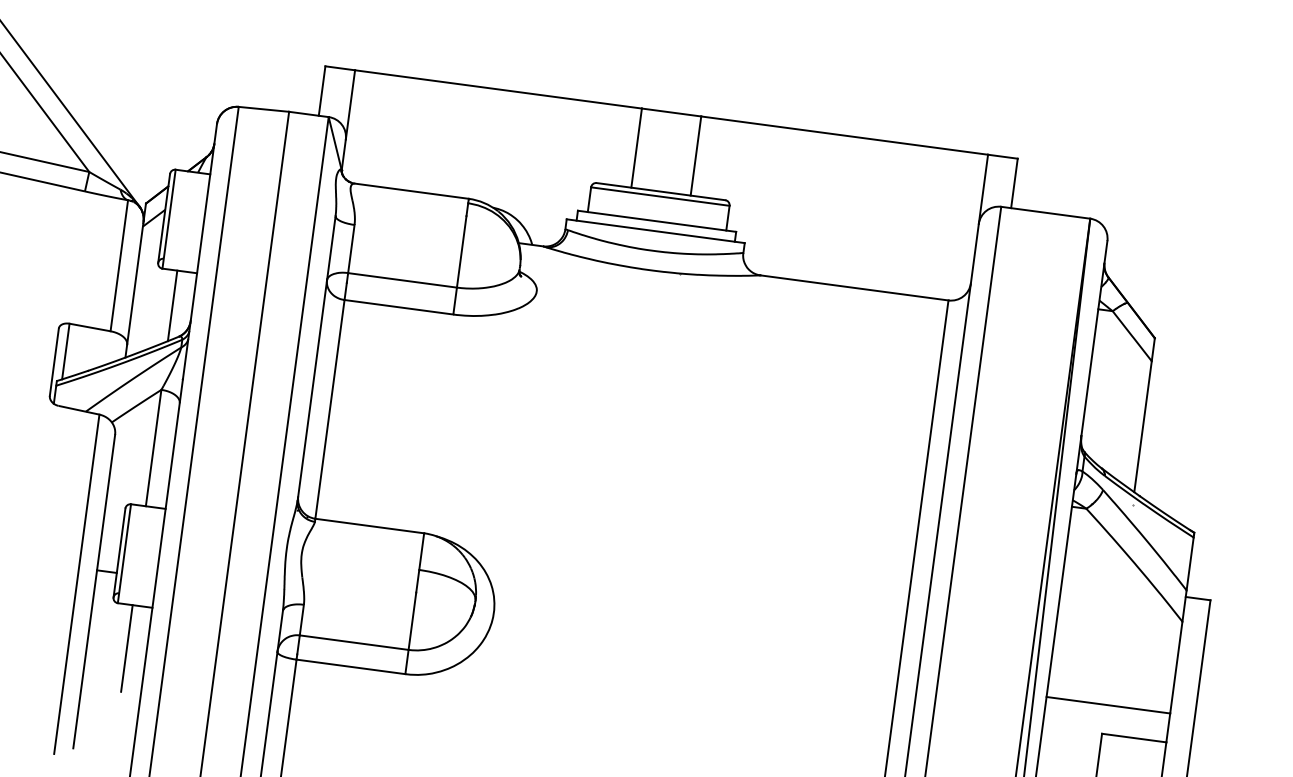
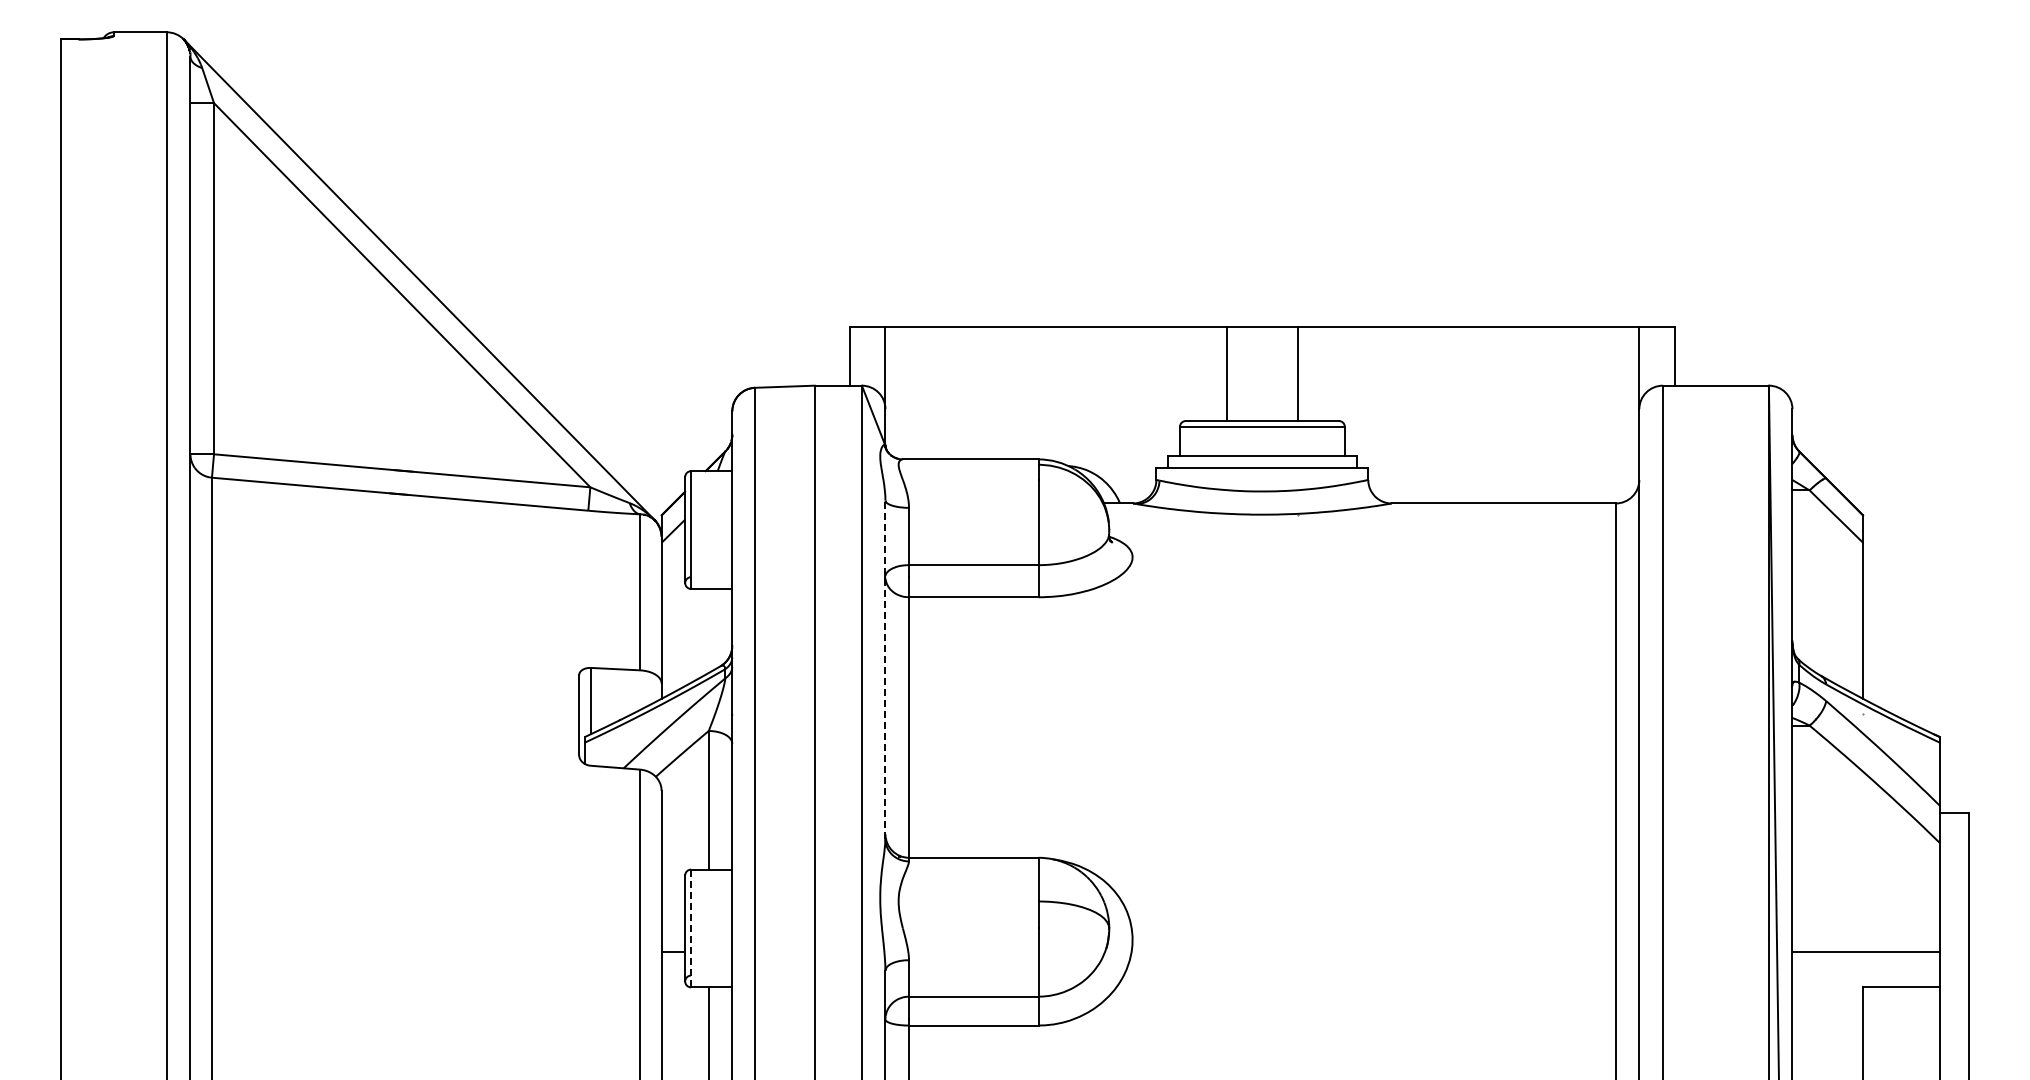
line: (172, 305) -> (708, 630), removed
line: (316, 358) -> (885, 669), solid -> dashed
line: (124, 553) -> (691, 928), solid -> dashed

